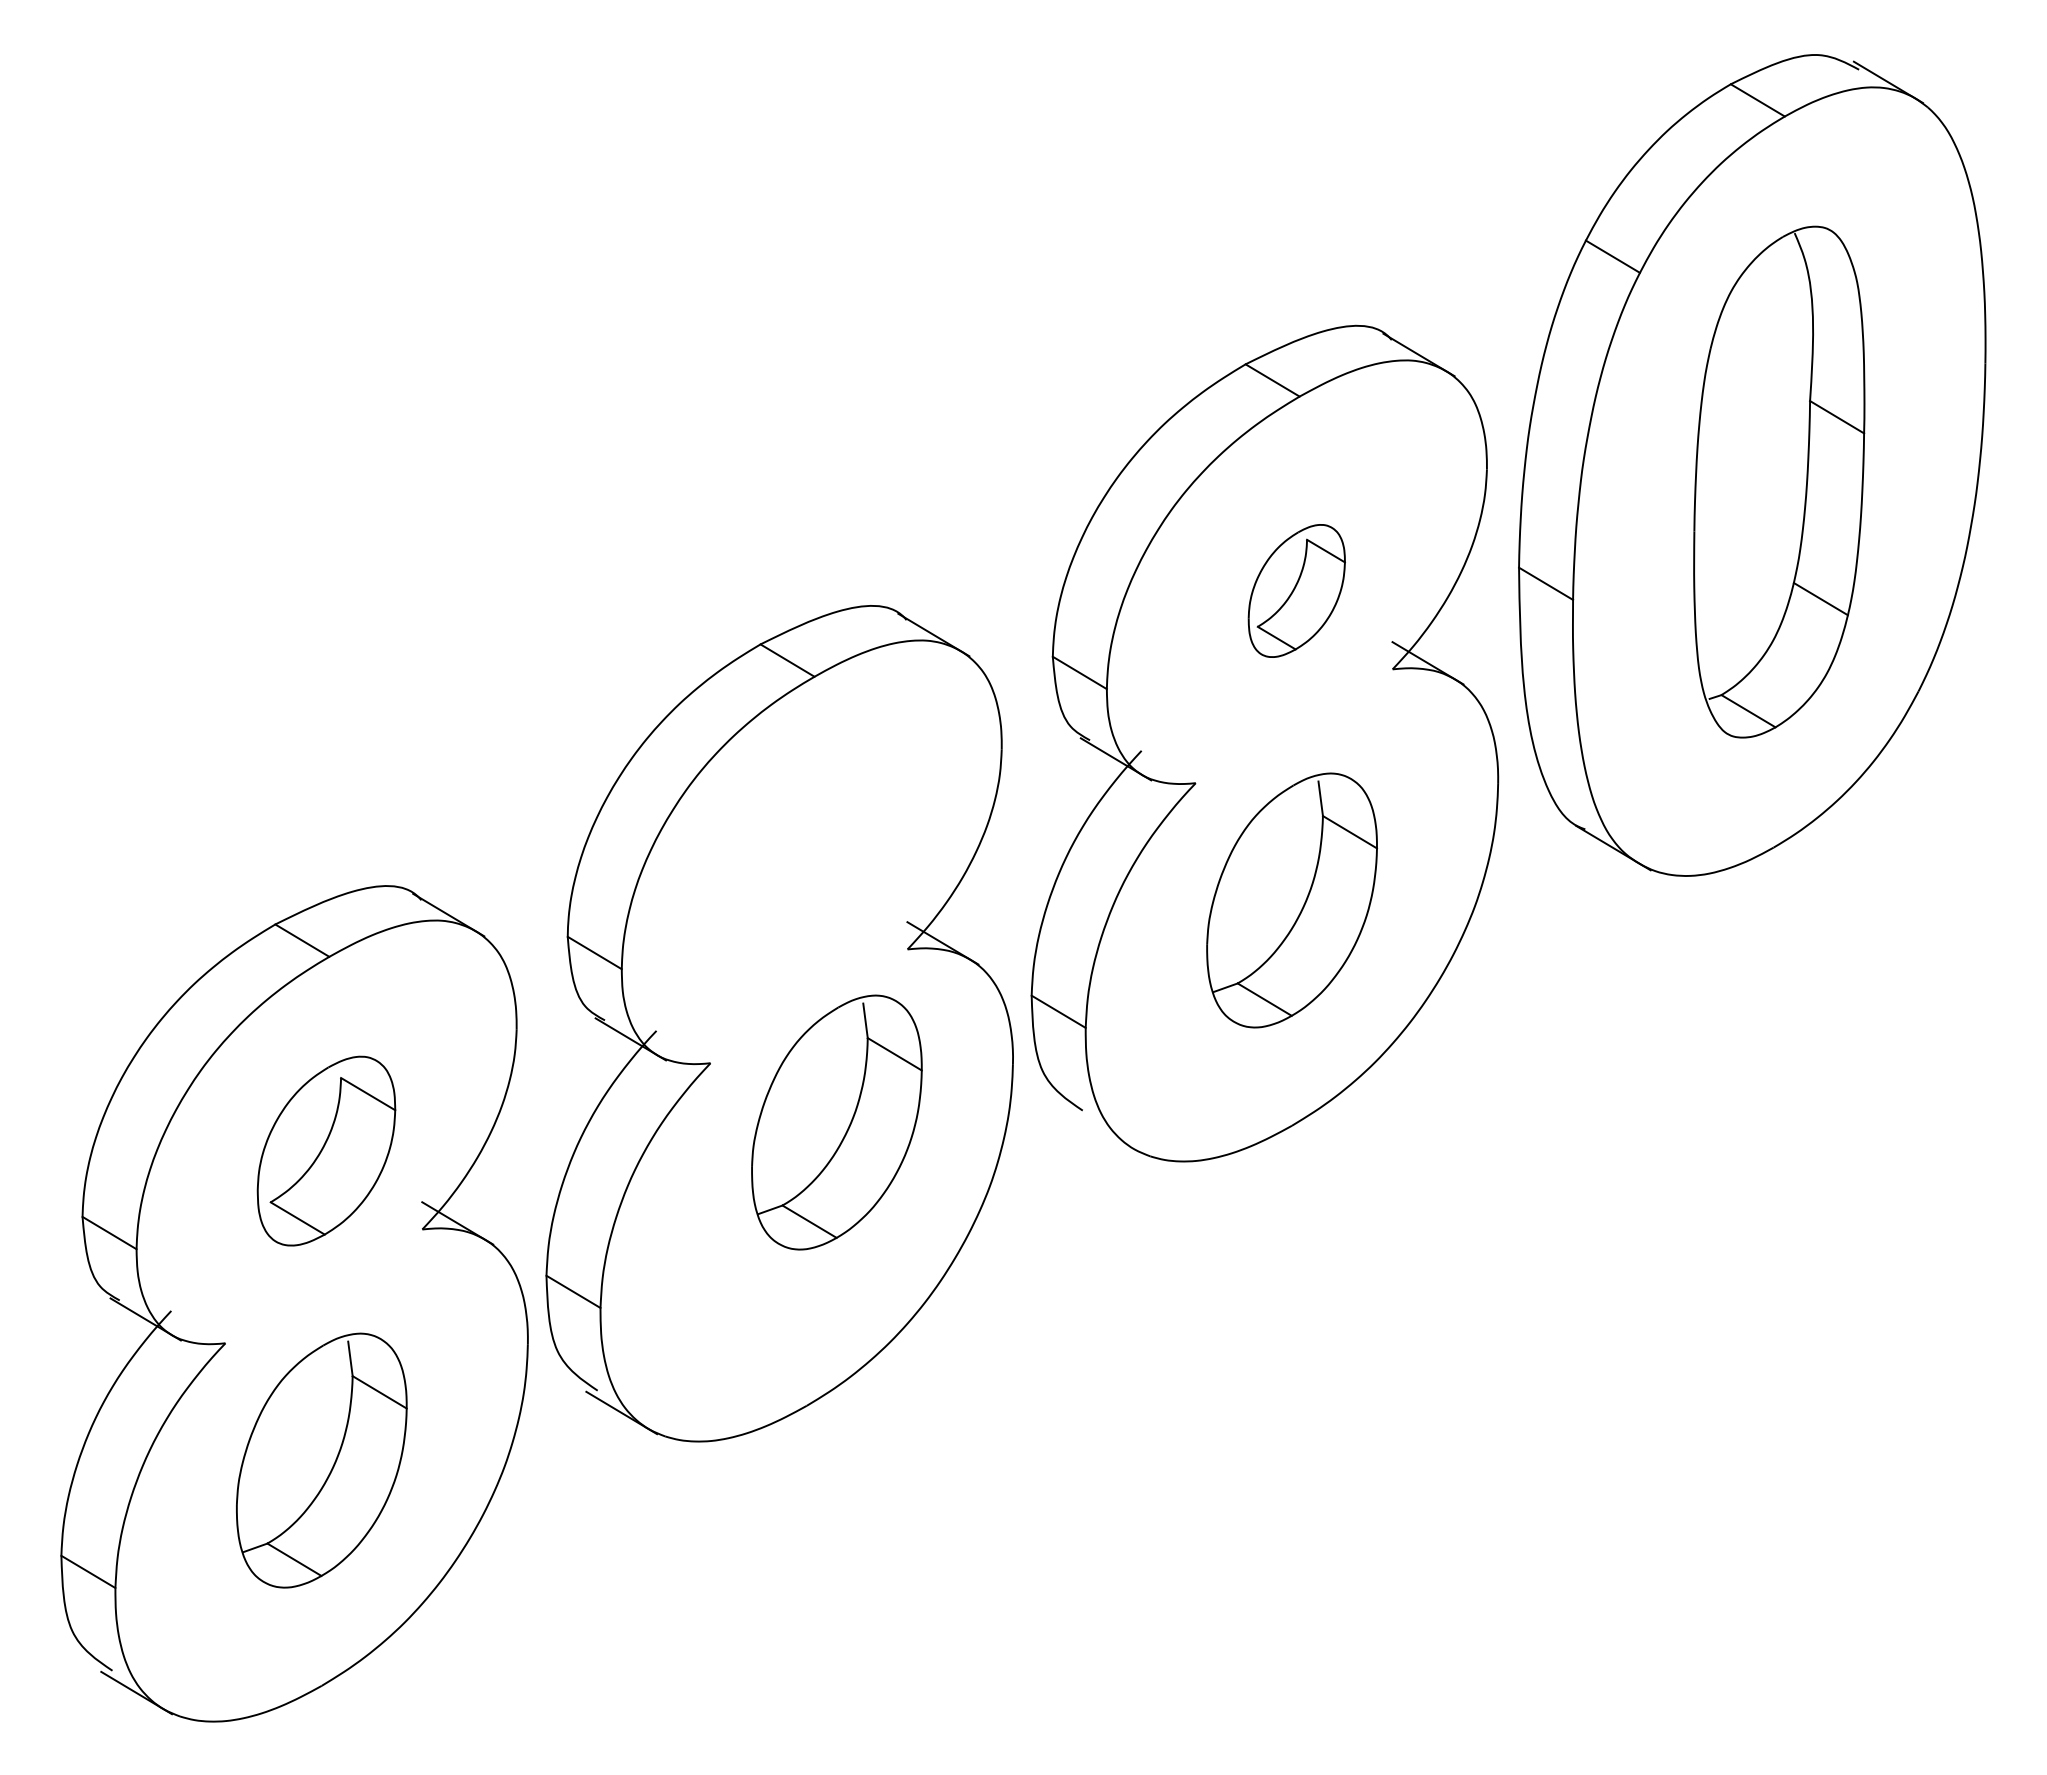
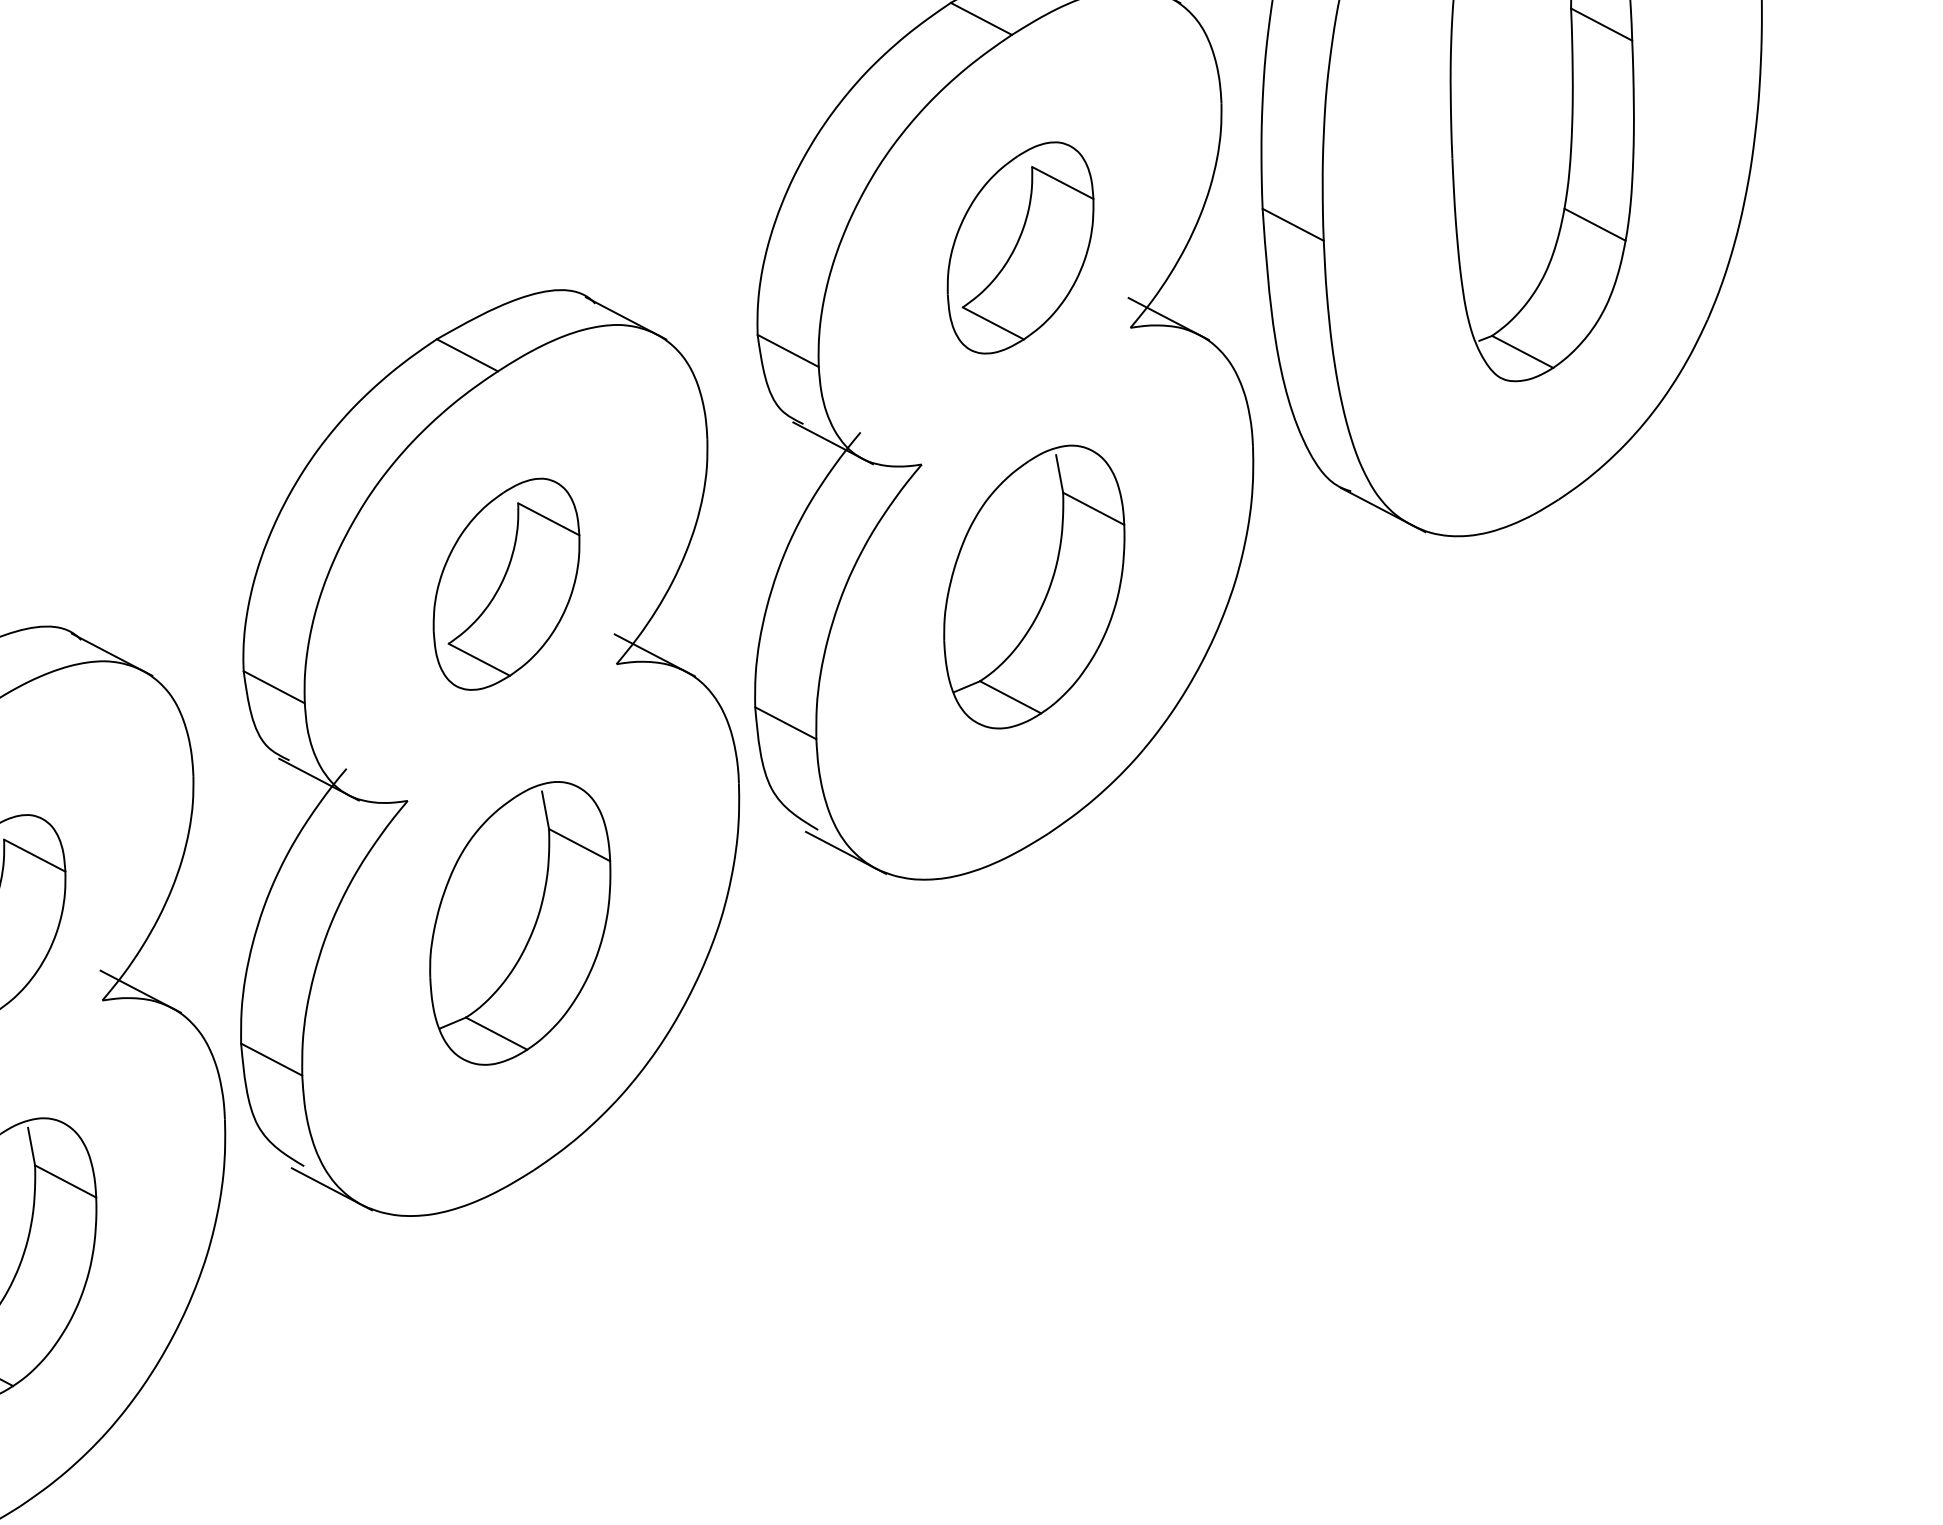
part: (1296, 590) -> (1020, 247), size x1.43
part: (811, 870) -> (506, 583), added
part: (836, 1122) -> (519, 923), moved
line: (1106, 1132) -> (845, 852), added

